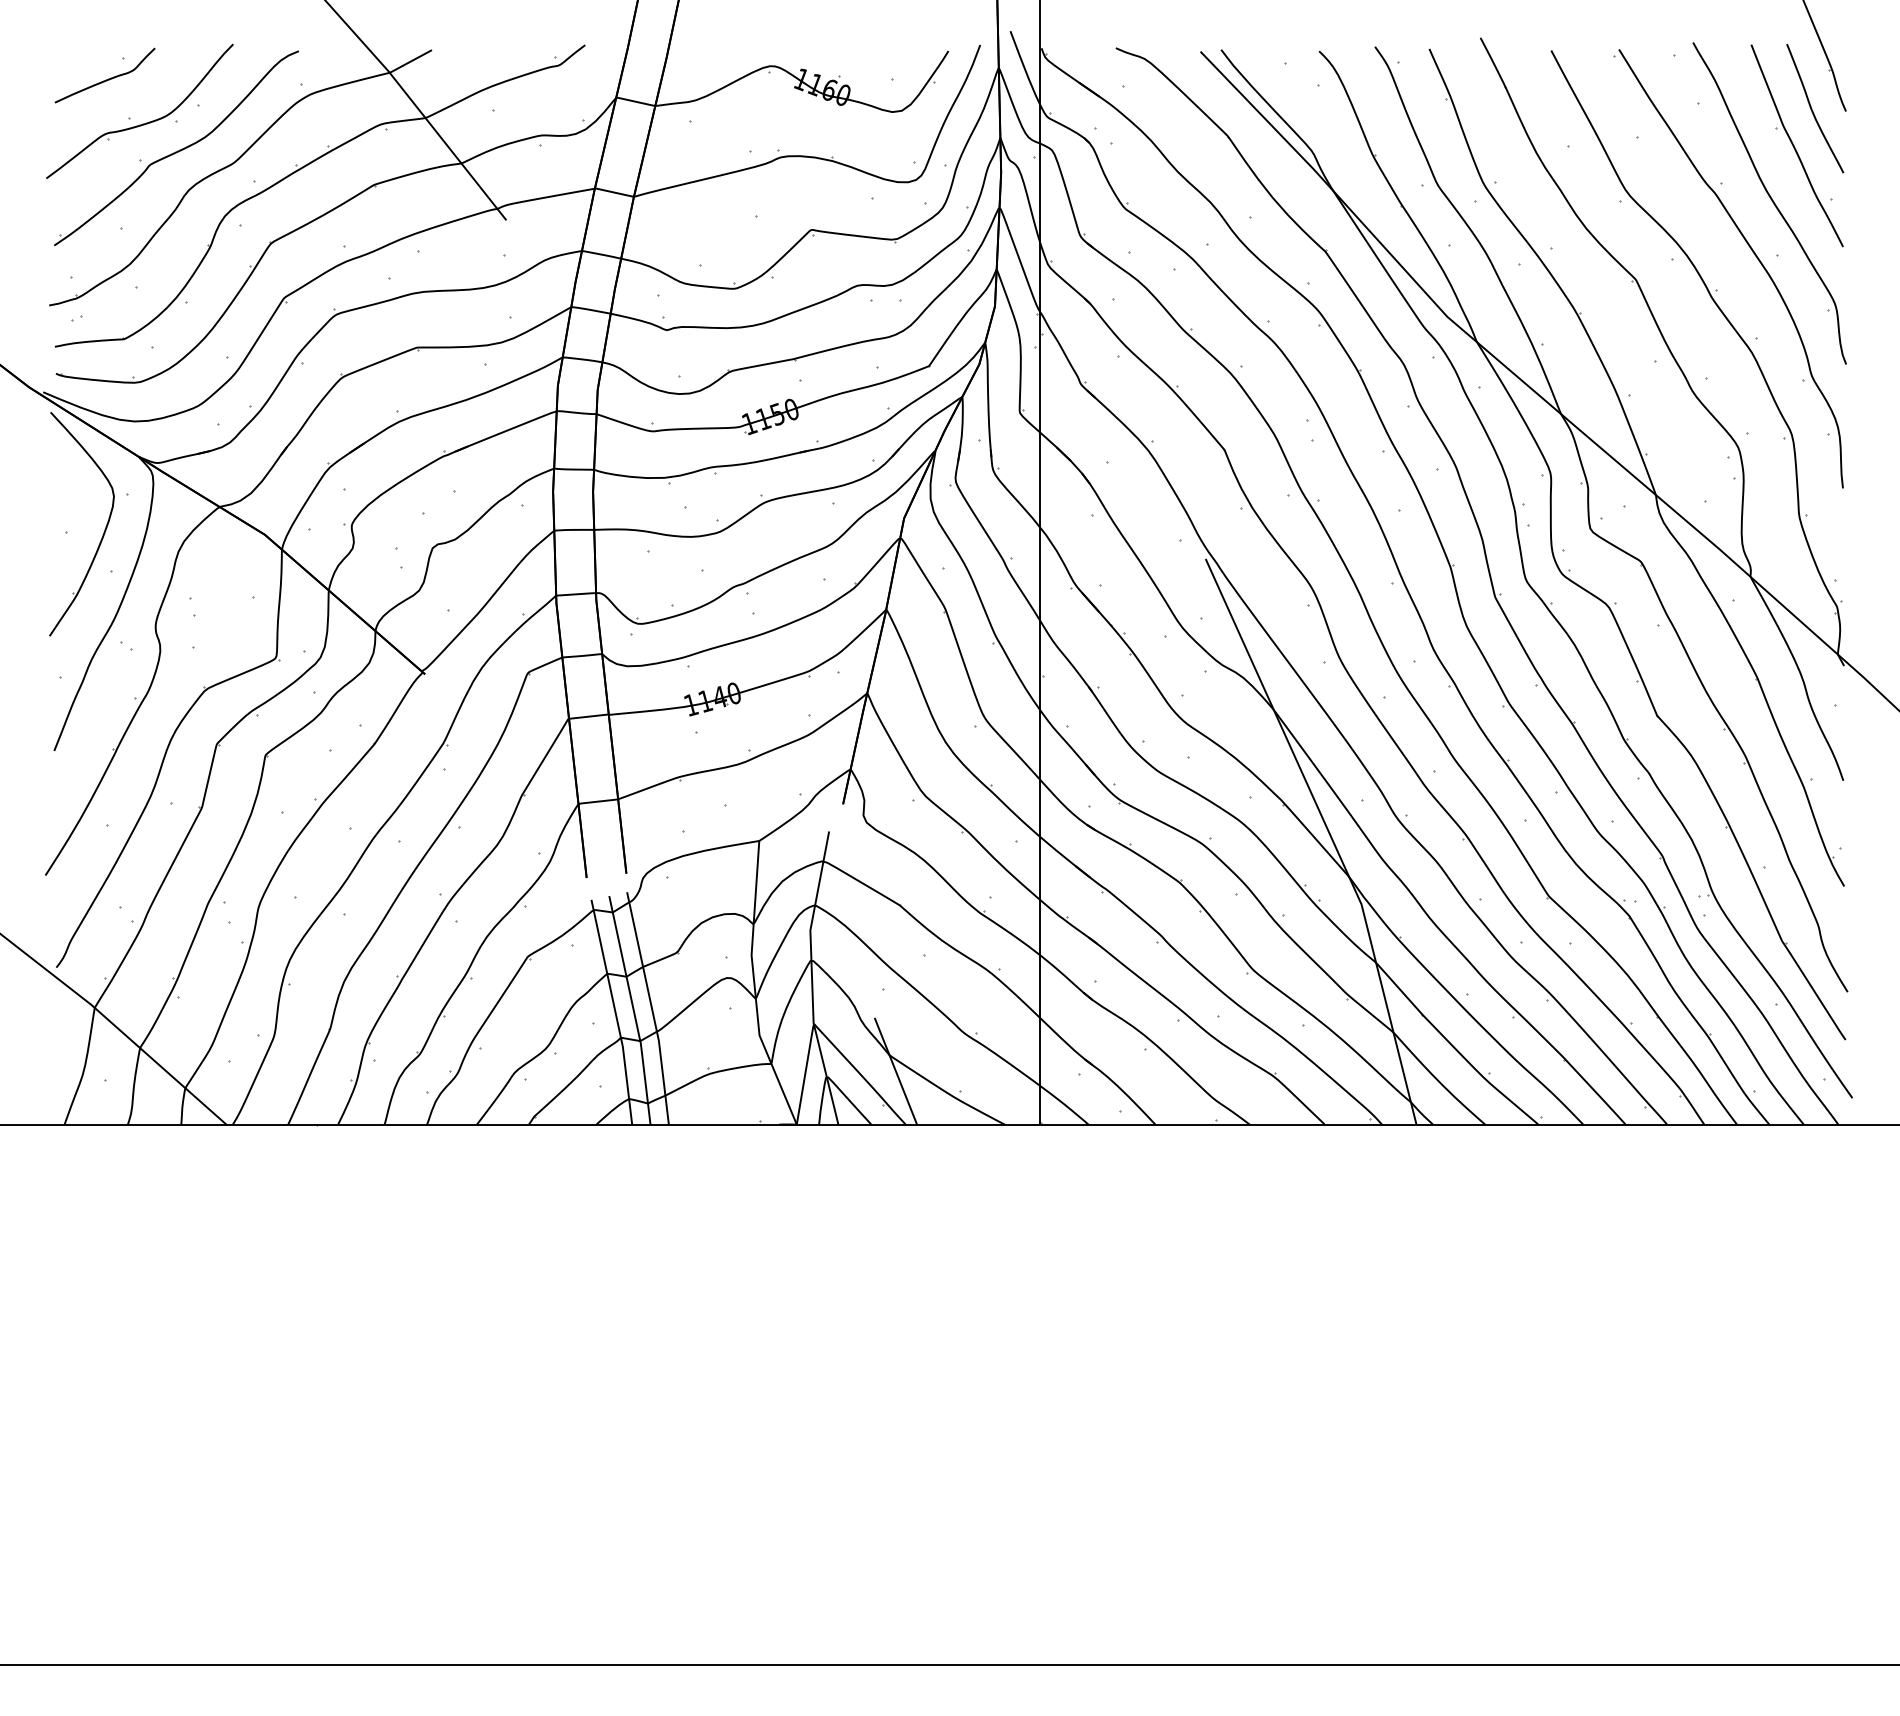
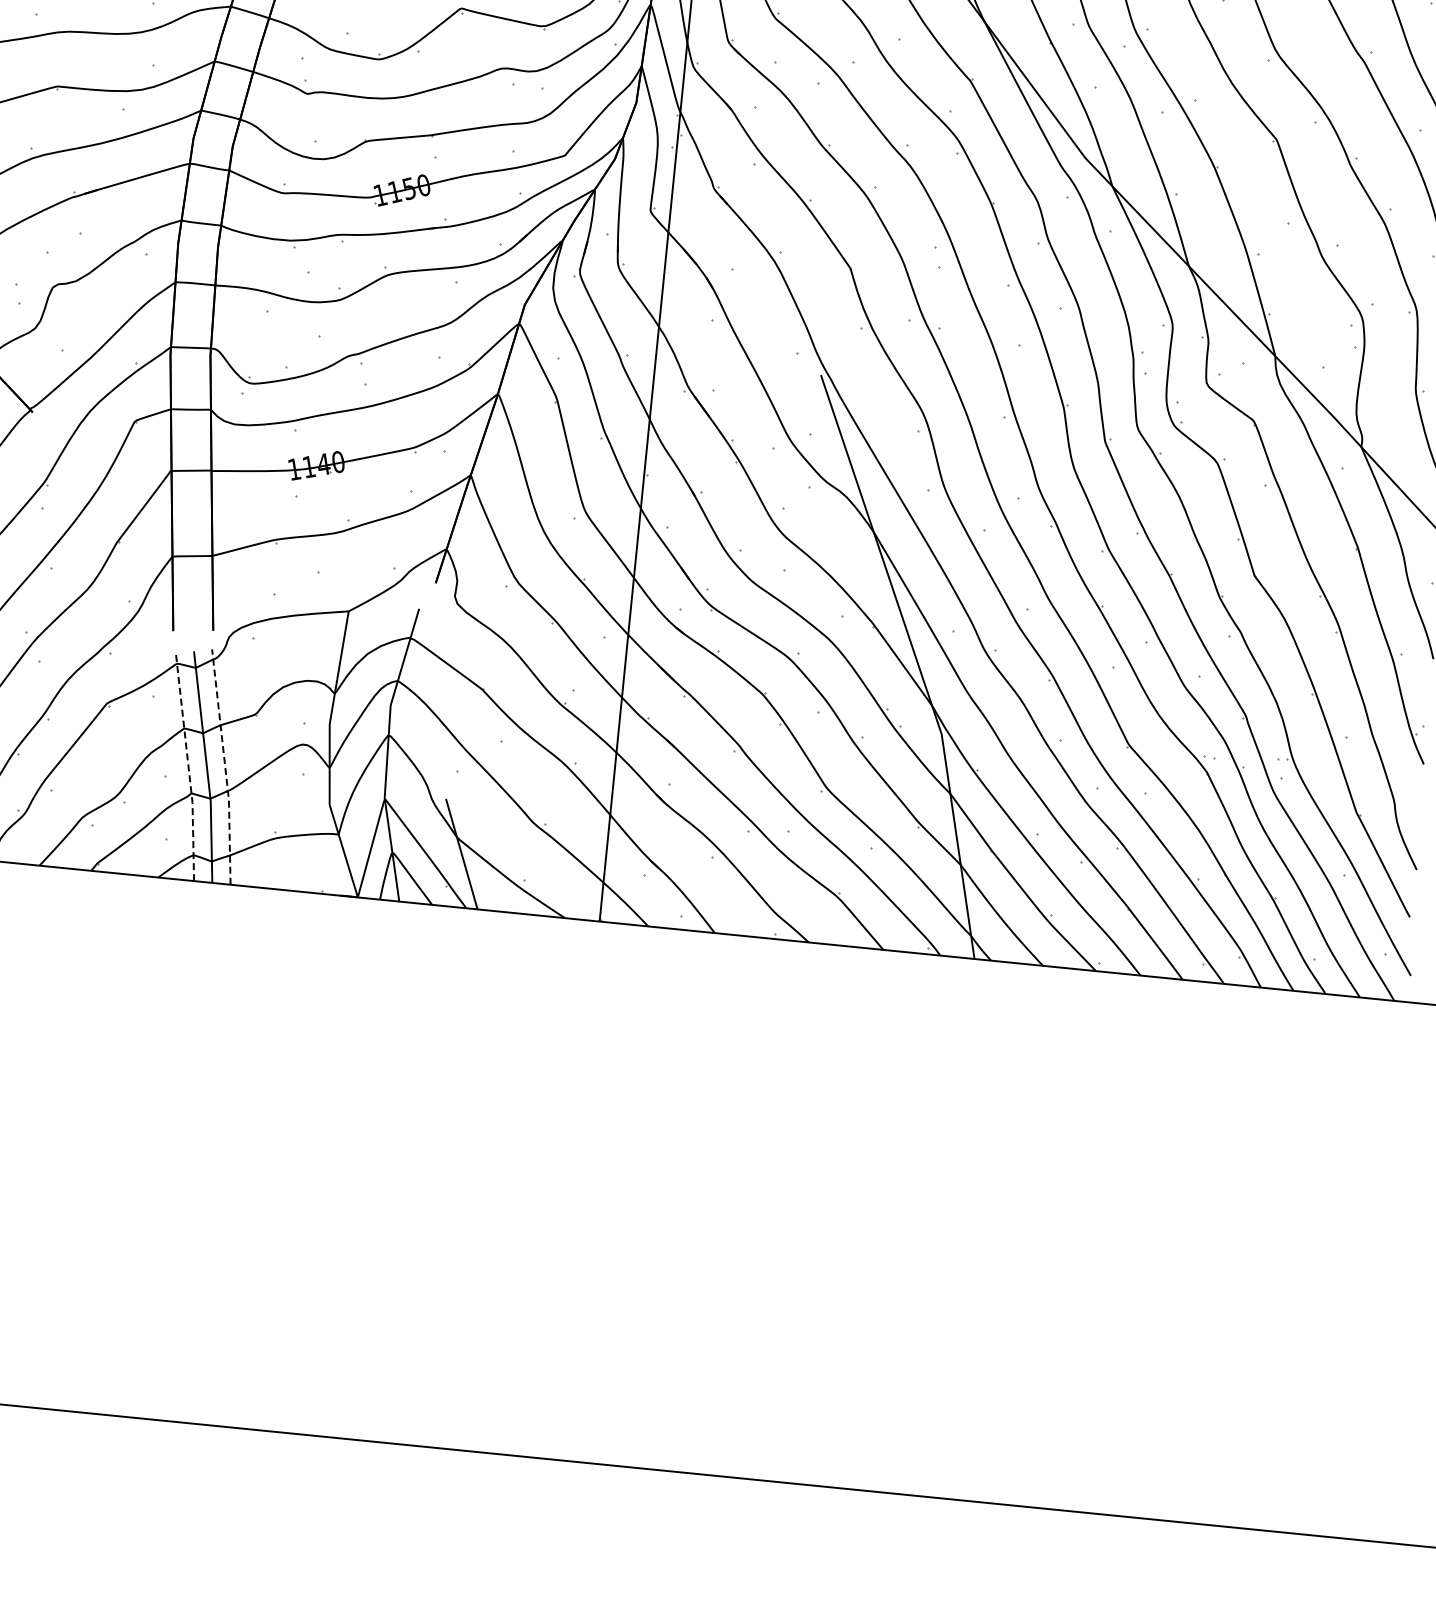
line: (651, 1008) -> (224, 767), solid -> dashed
line: (615, 1011) -> (188, 766), solid -> dashed

